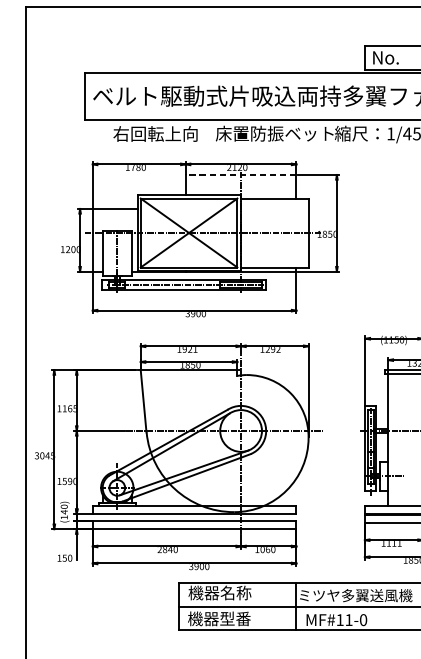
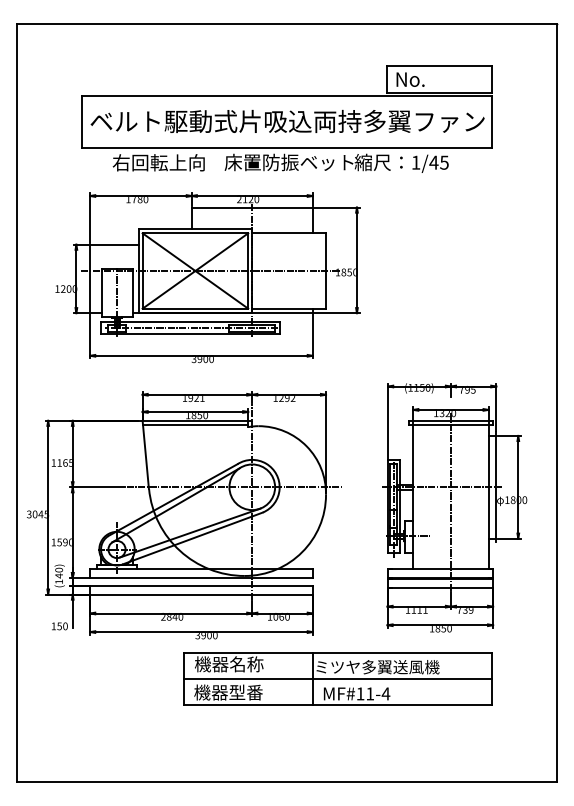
line: (240, 174) -> (251, 207), dashed -> solid
line: (189, 373) -> (195, 424), added
text: (363, 619) -> (385, 693), MF#11-0 -> MF#11-4

